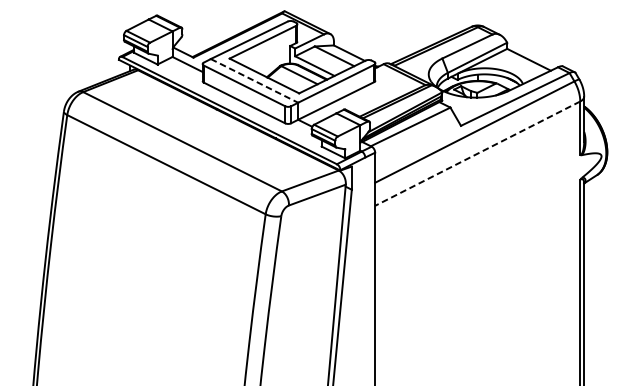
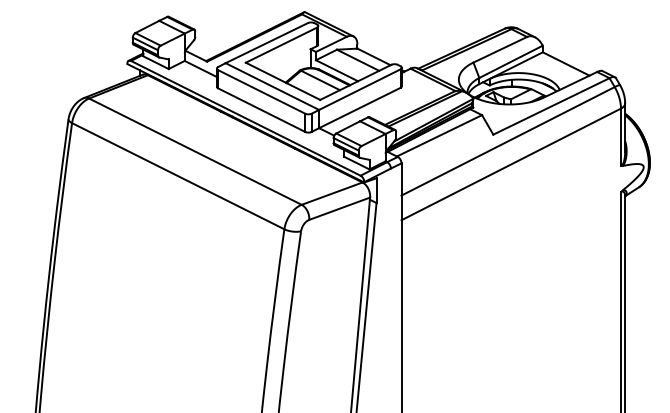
line: (254, 80) -> (272, 86), dashed -> solid
line: (477, 153) -> (510, 164), dashed -> solid

